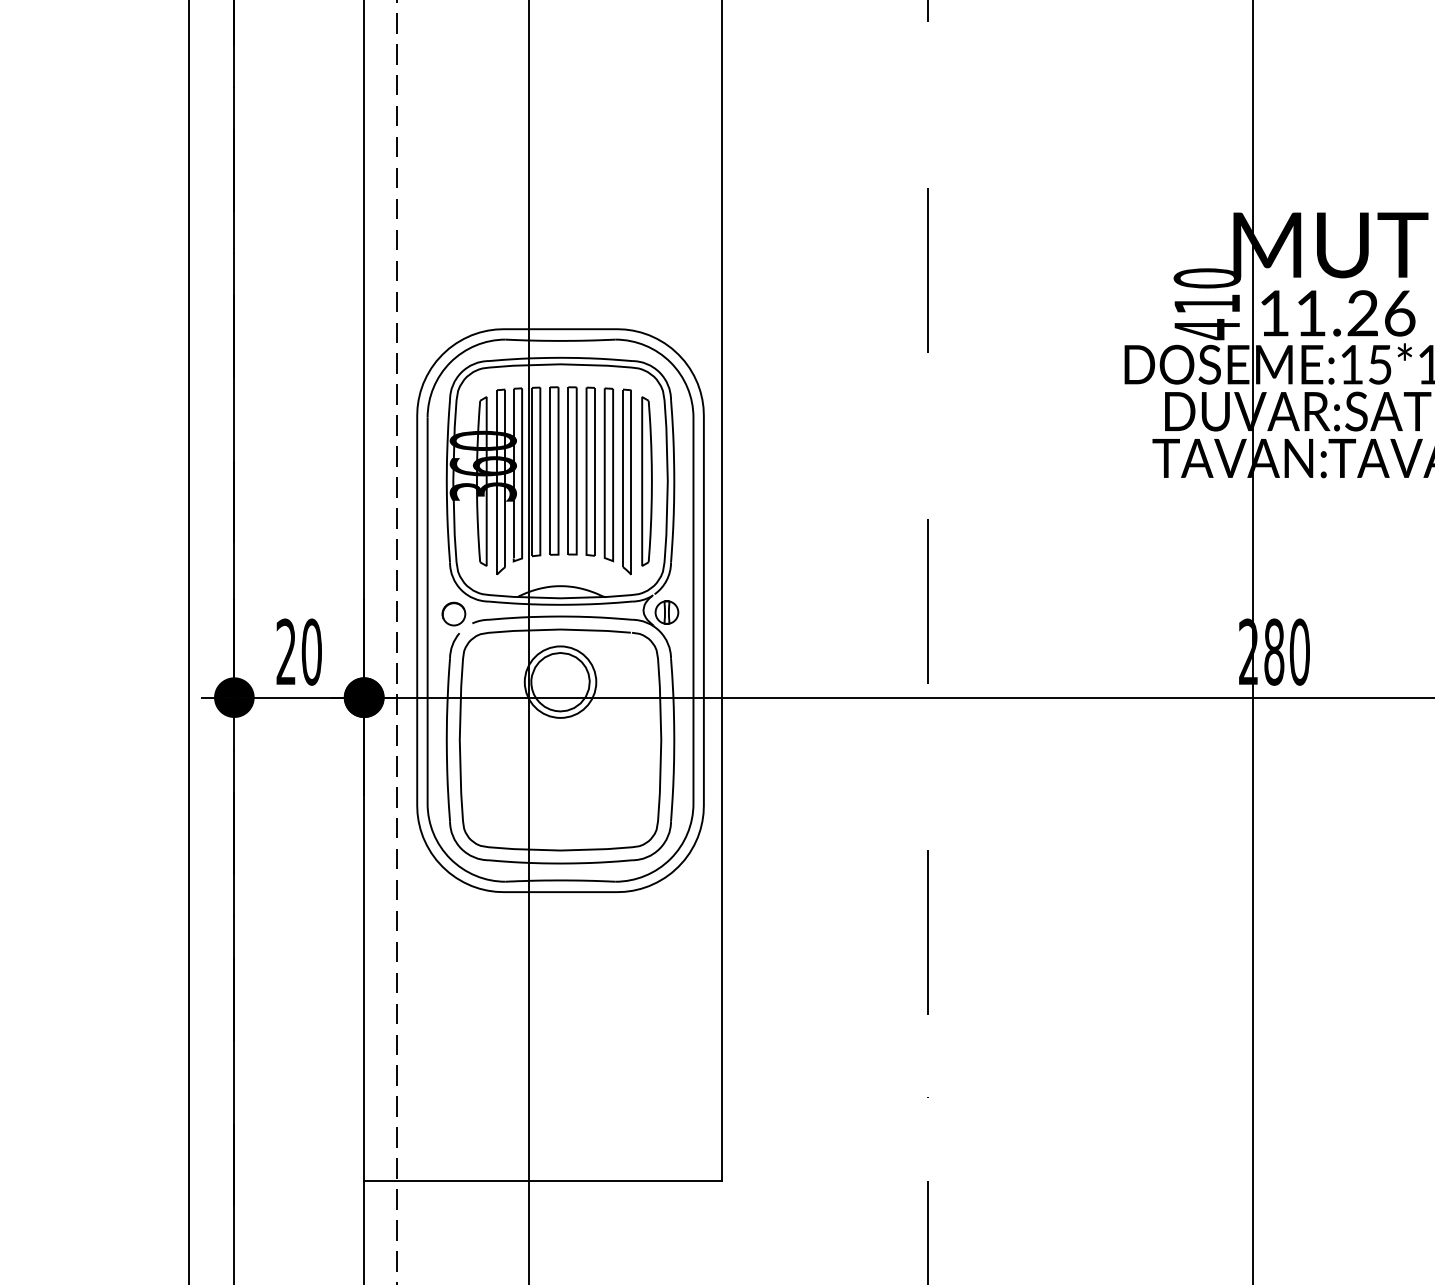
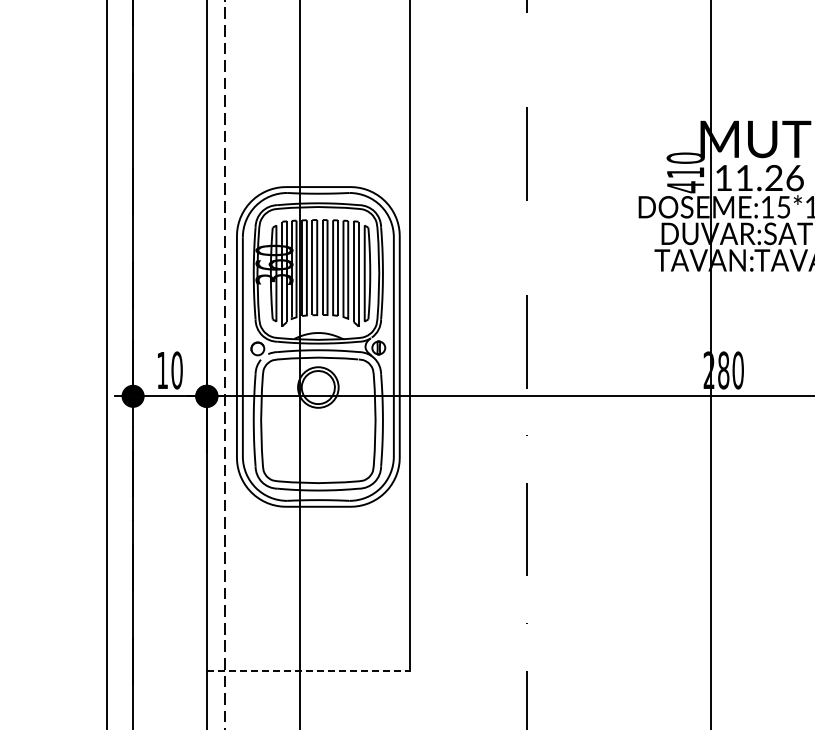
text: (286, 650) -> (162, 369), 20 -> 10
line: (543, 1180) -> (308, 670), solid -> dashed

